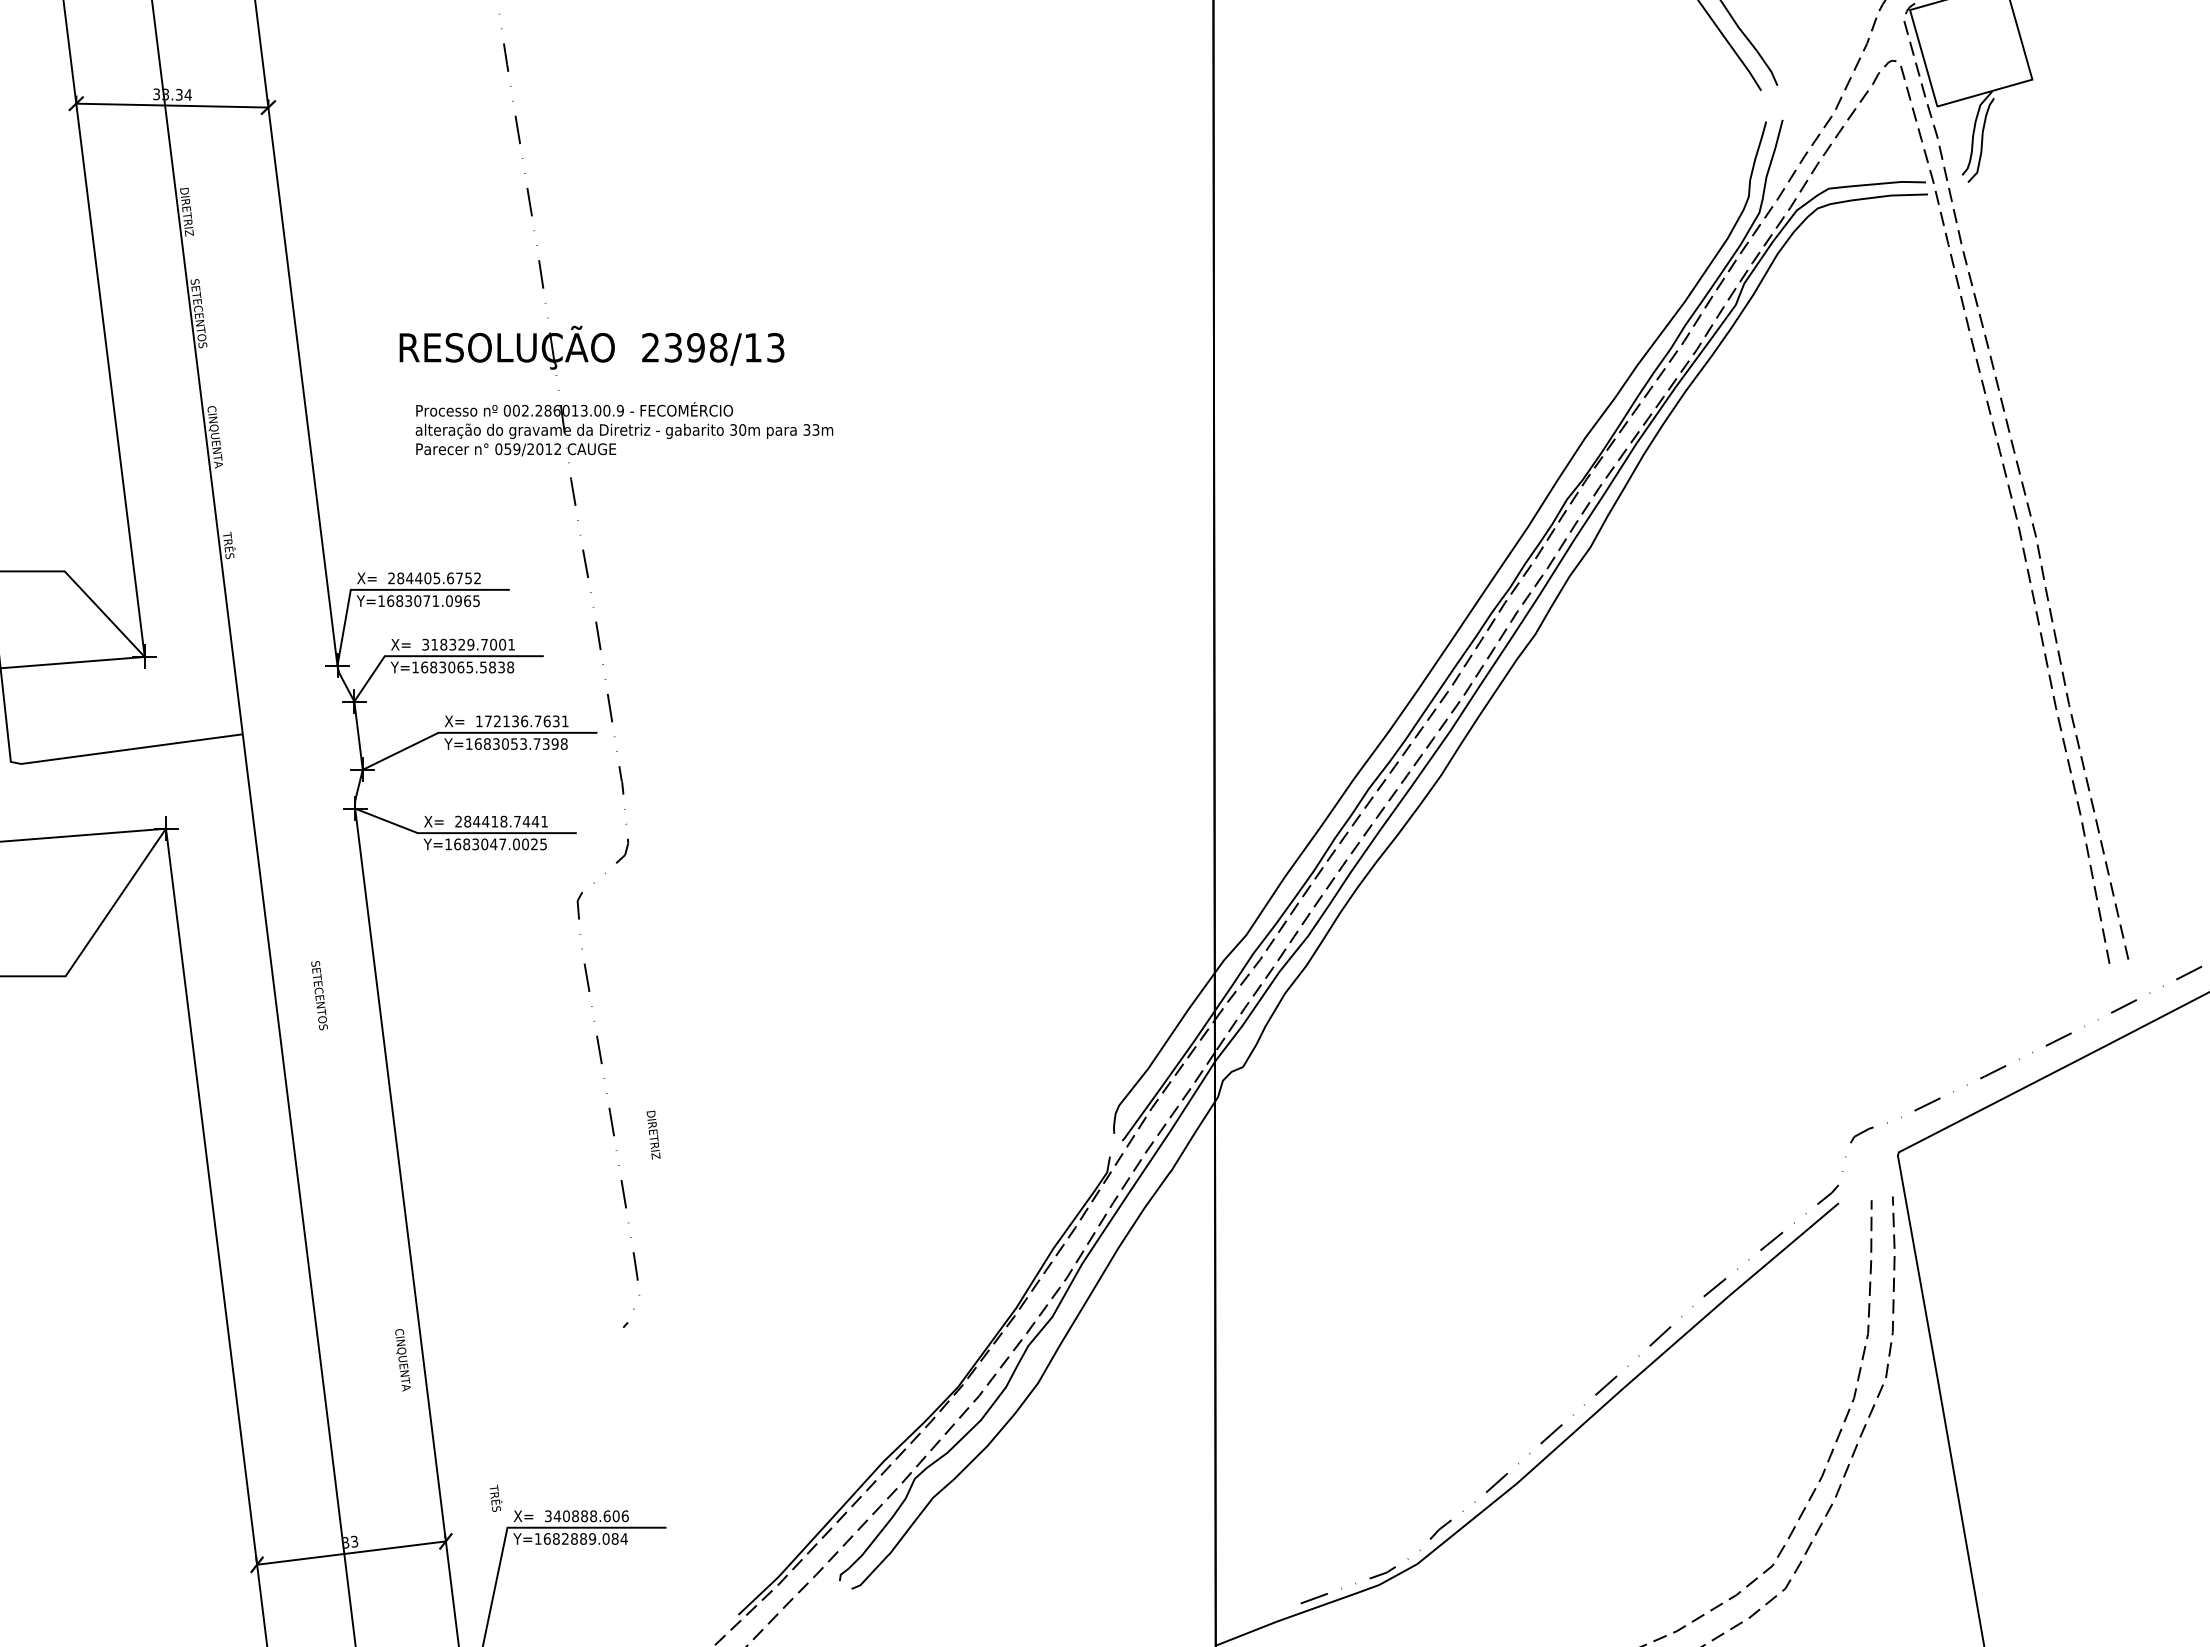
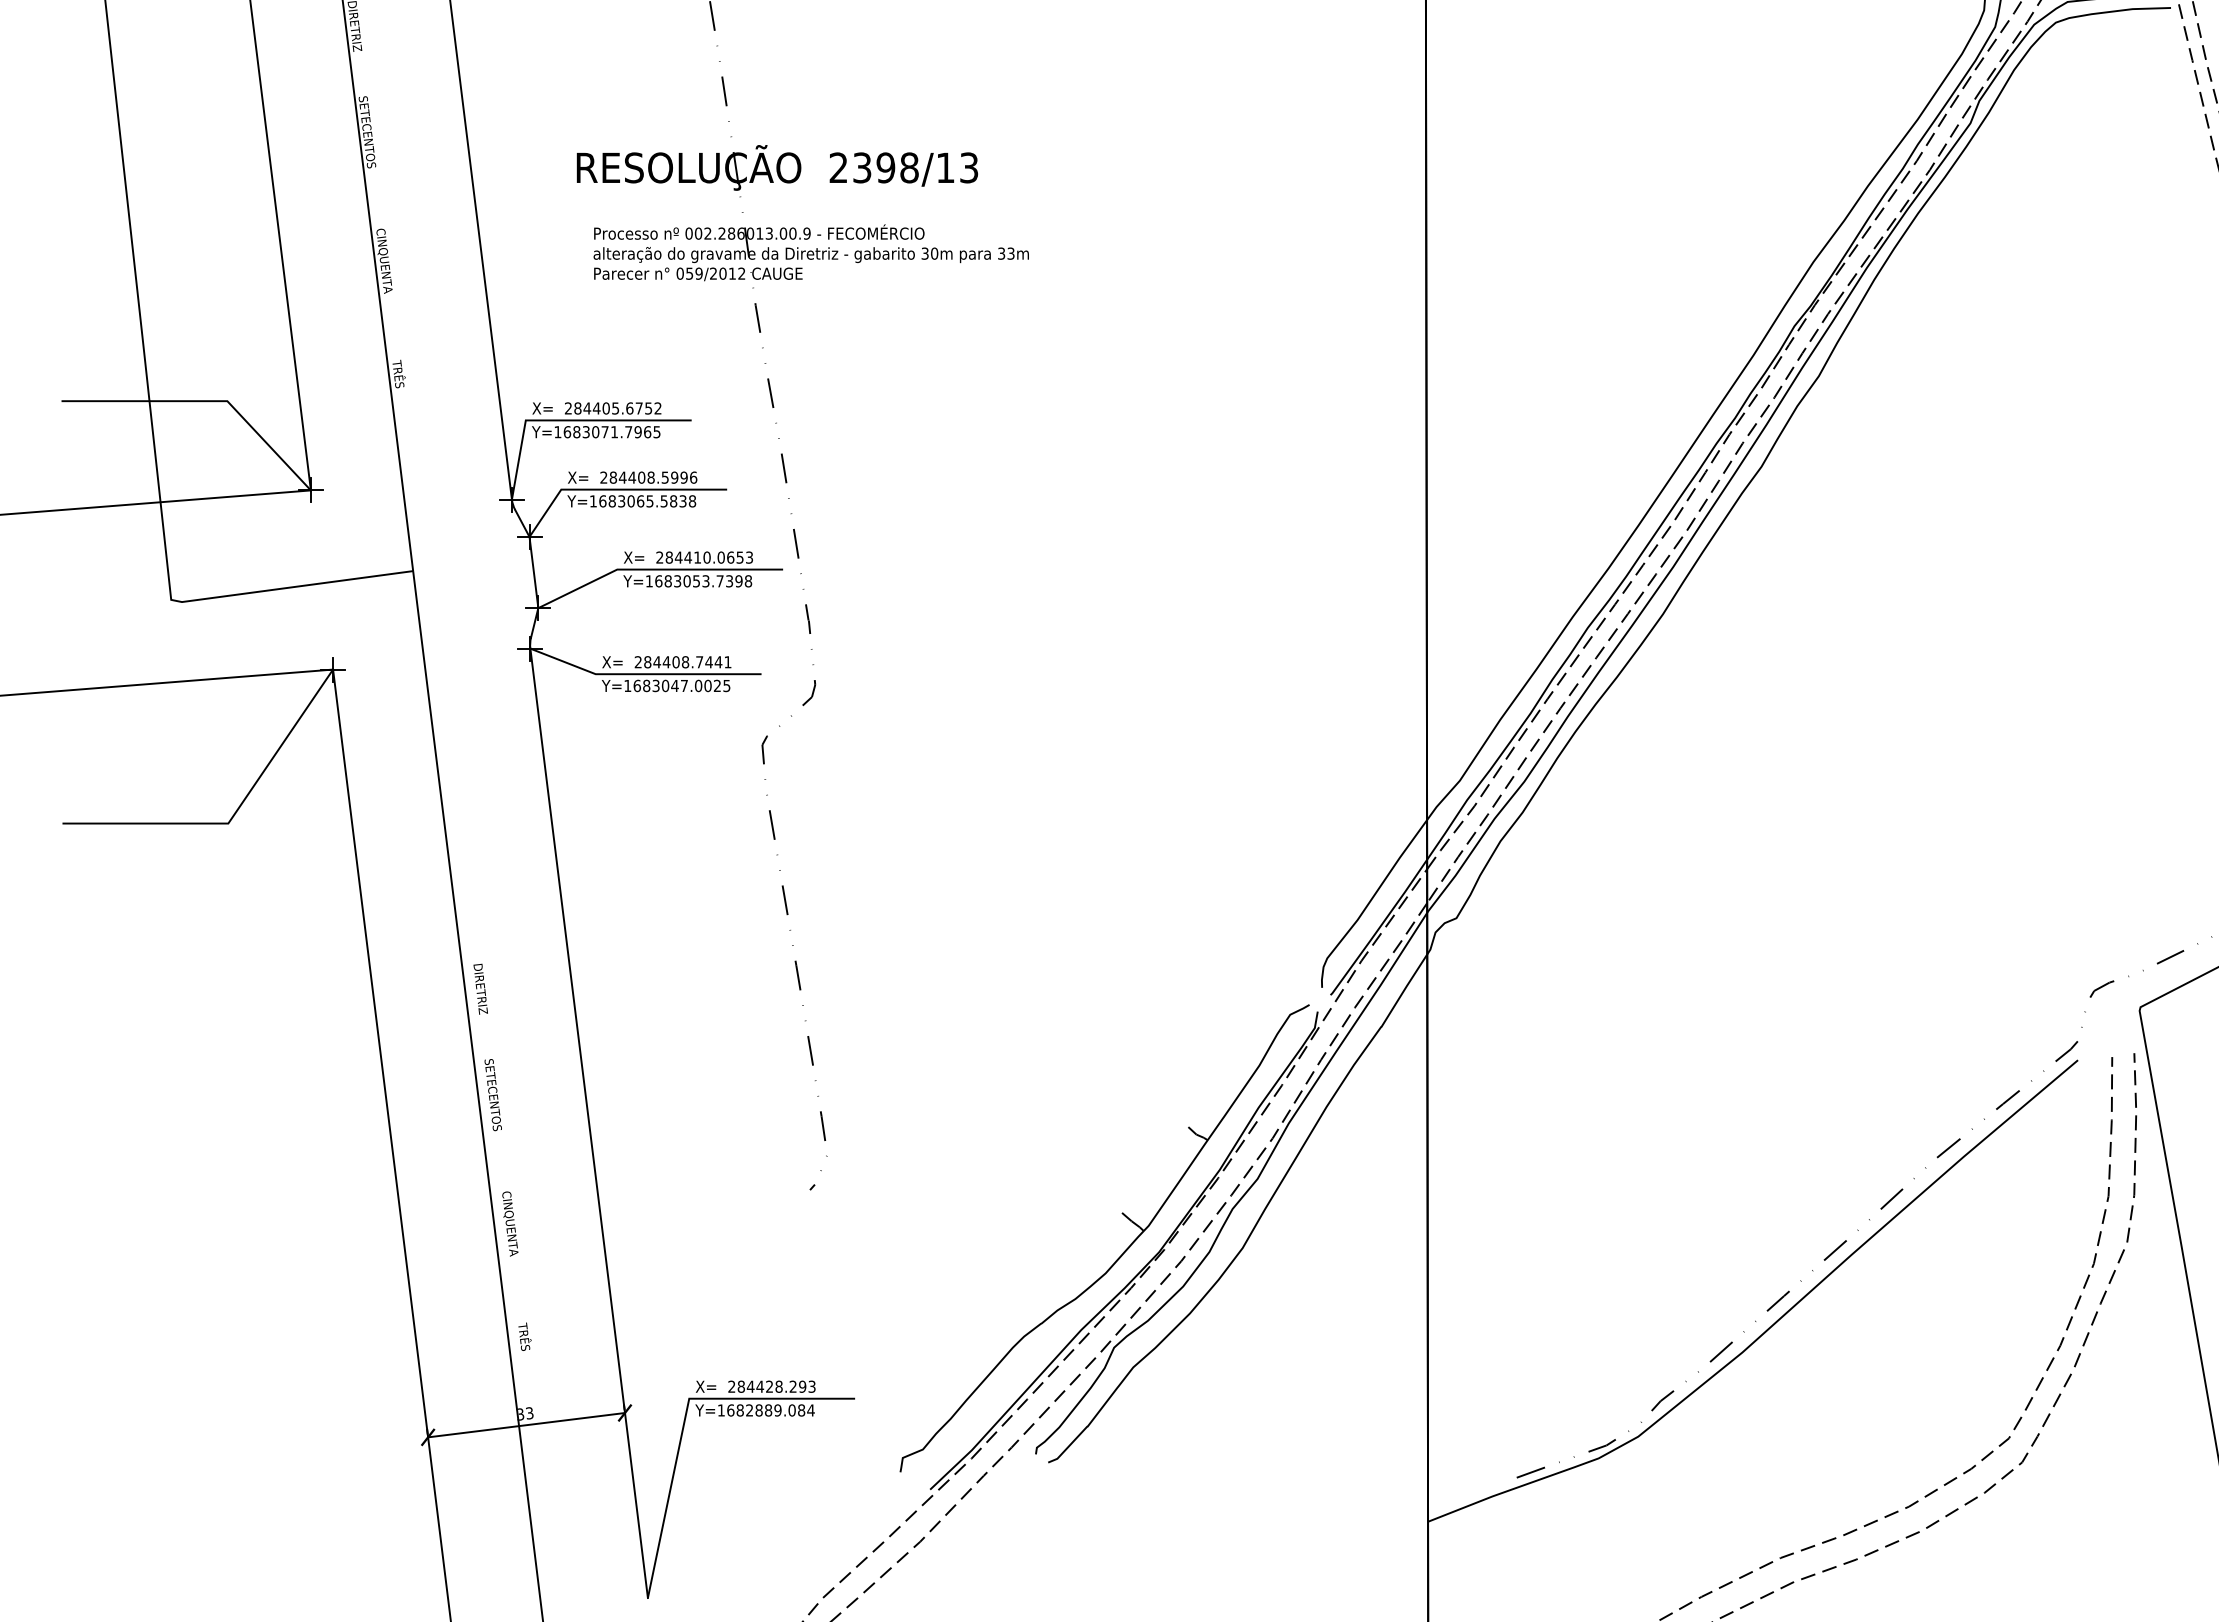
text: (449, 600) -> (628, 431), Y=1683071.0965 -> Y=1683071.7965
text: (468, 644) -> (648, 477), 318329.7001 -> 284408.5996
text: (521, 721) -> (703, 557), 172136.7631 -> 284410.0653
text: (494, 821) -> (675, 662), 284418.7441 -> 284408.7441
text: (319, 995) -> (493, 1094), moved
text: (653, 1134) -> (480, 988), moved
text: (402, 1360) -> (509, 1224), moved
part: (921, 1389) -> (1121, 1254), added
text: (495, 1497) -> (524, 1335), moved
text: (586, 1516) -> (771, 1387), 340888.606 -> 284428.293

